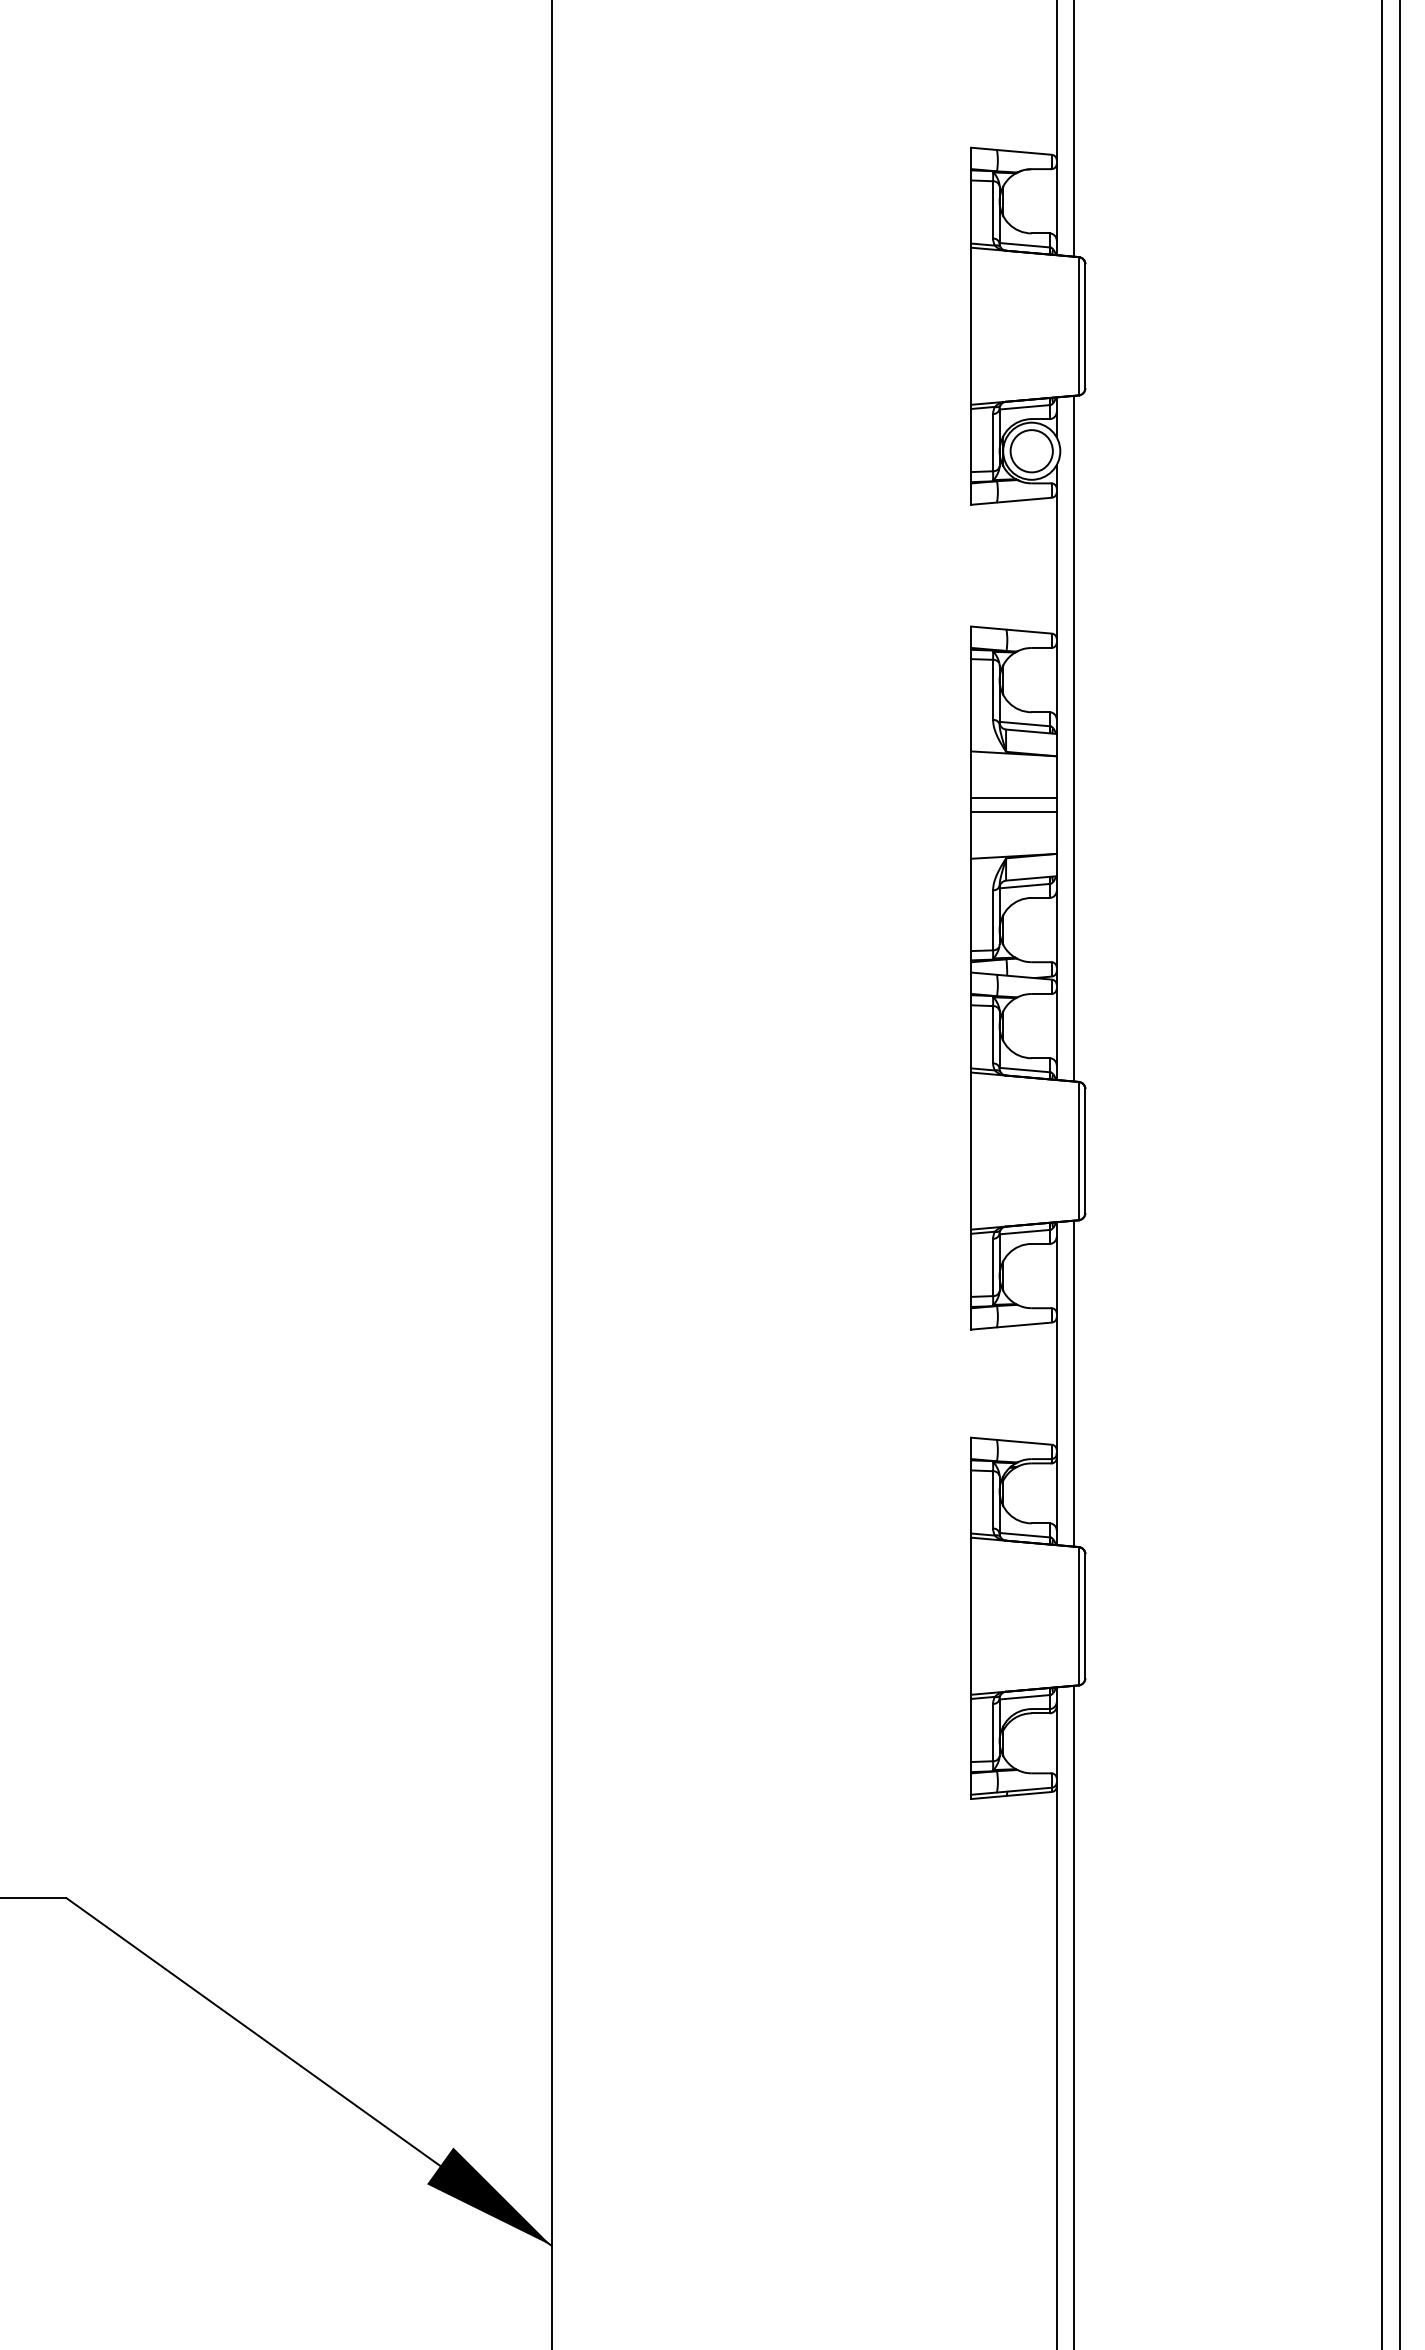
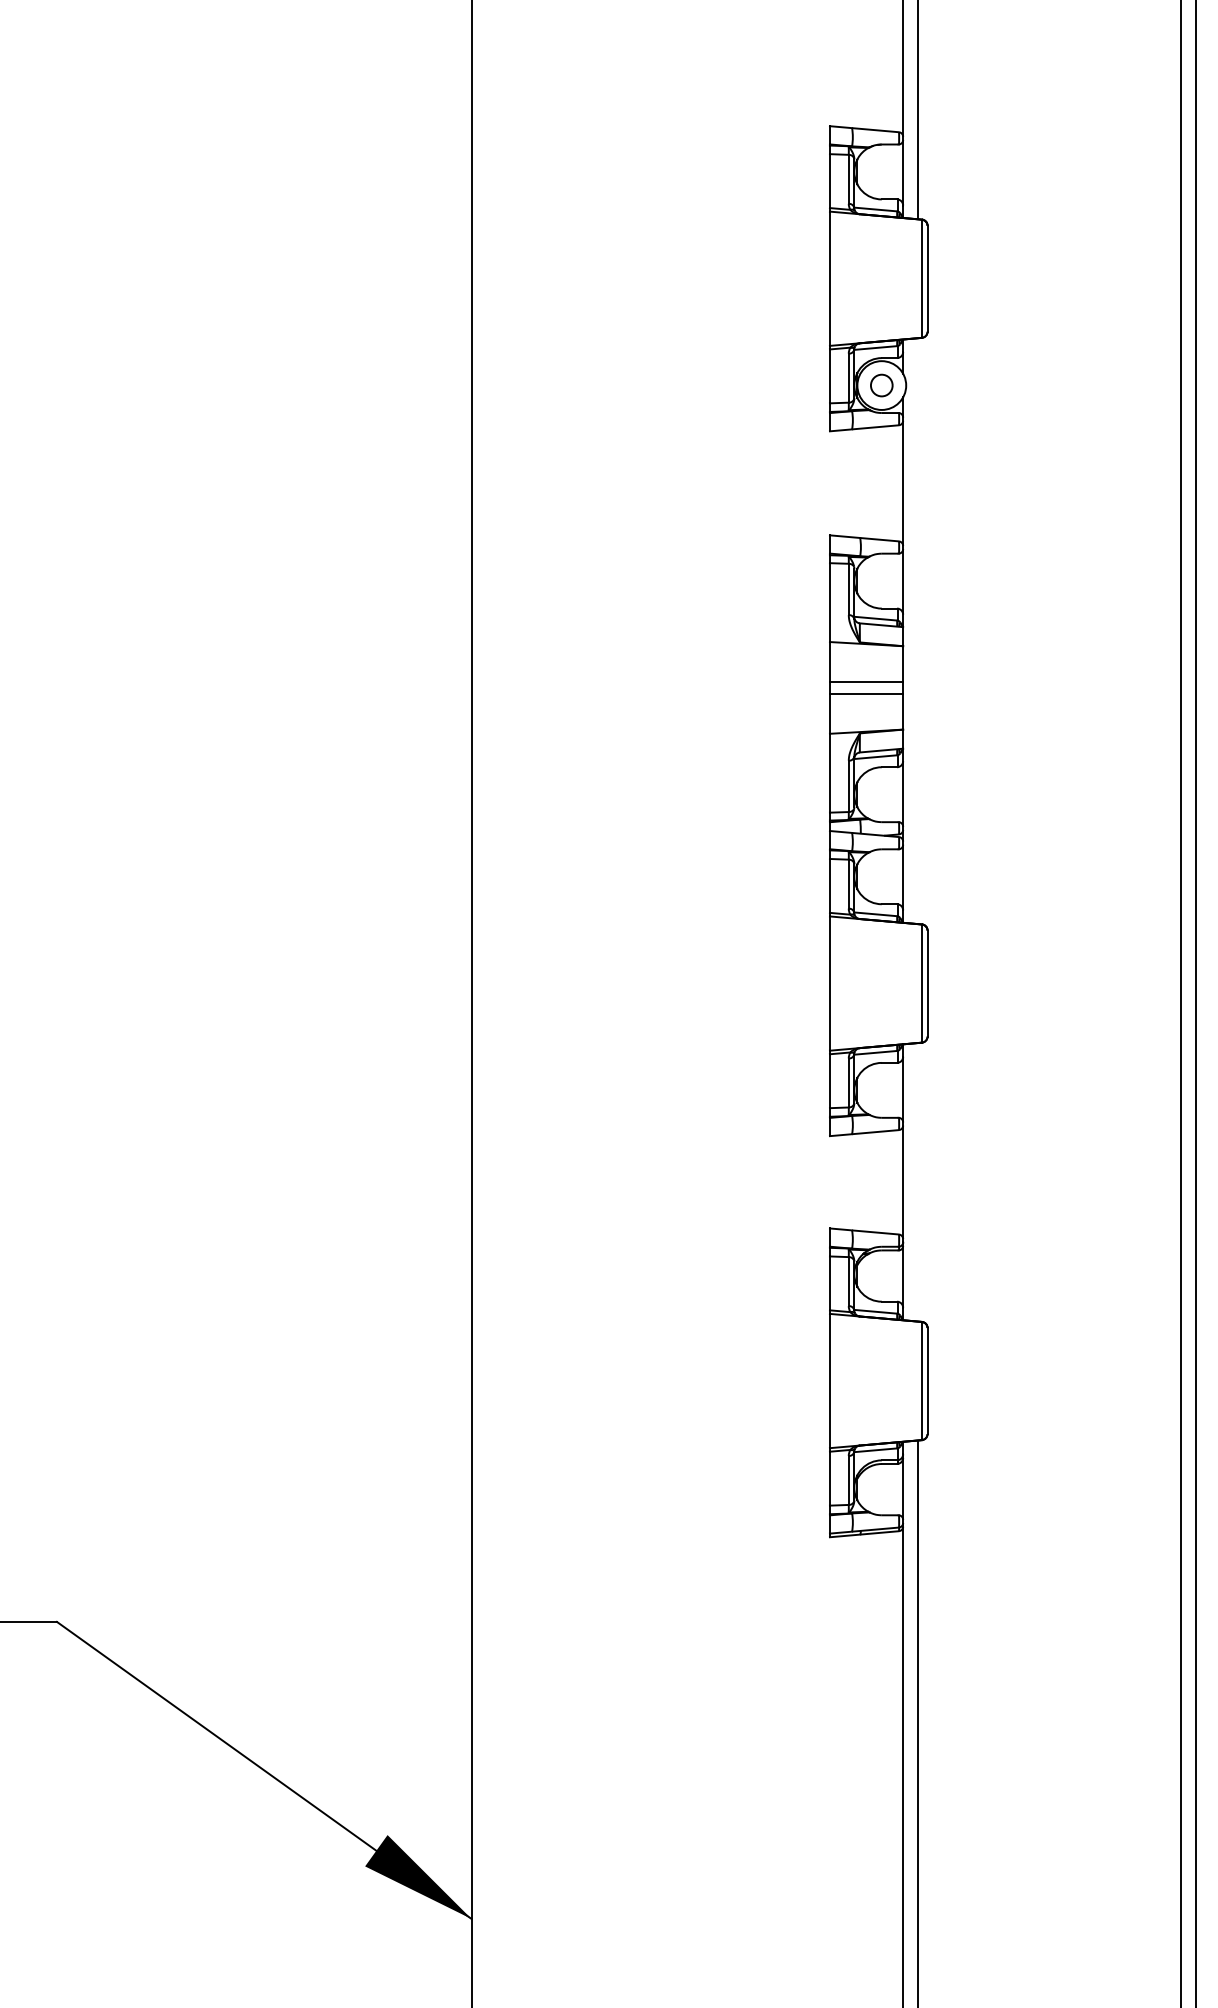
circle: (1031, 451) -> (881, 385), size x0.6
line: (1073, 738) -> (917, 631), removed
line: (1073, 1383) -> (917, 1182), removed

